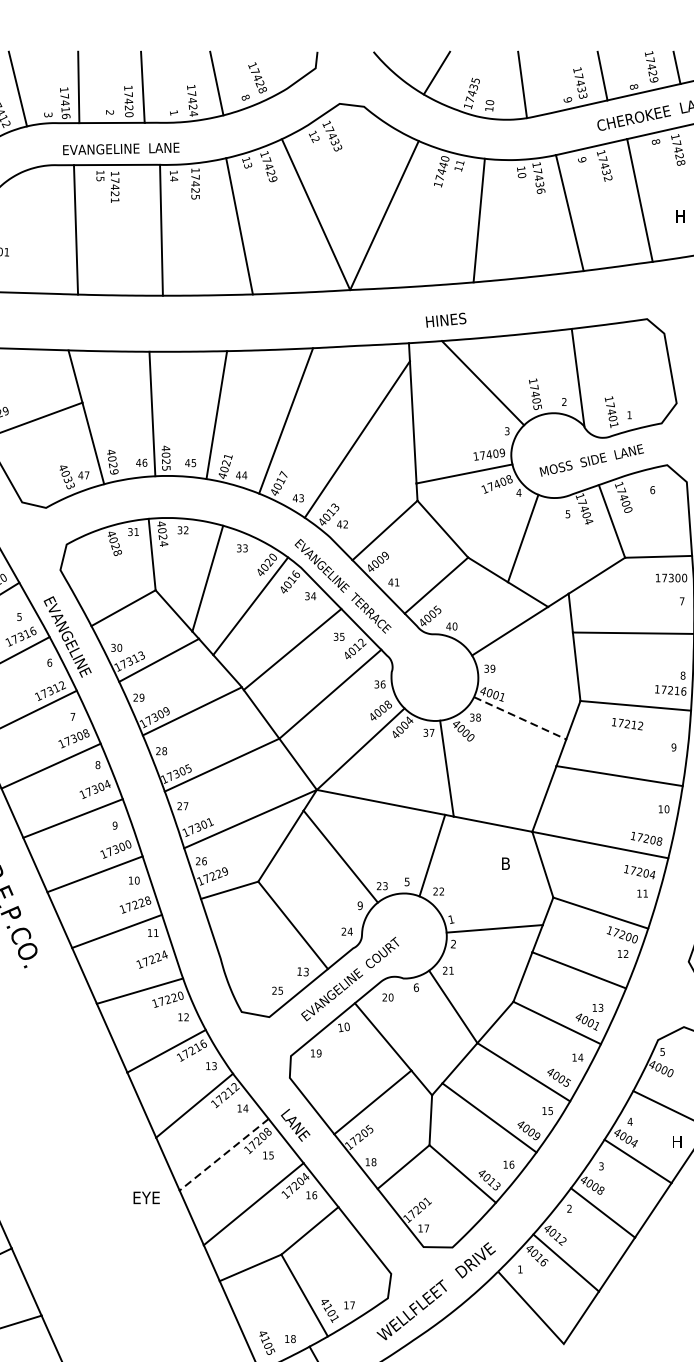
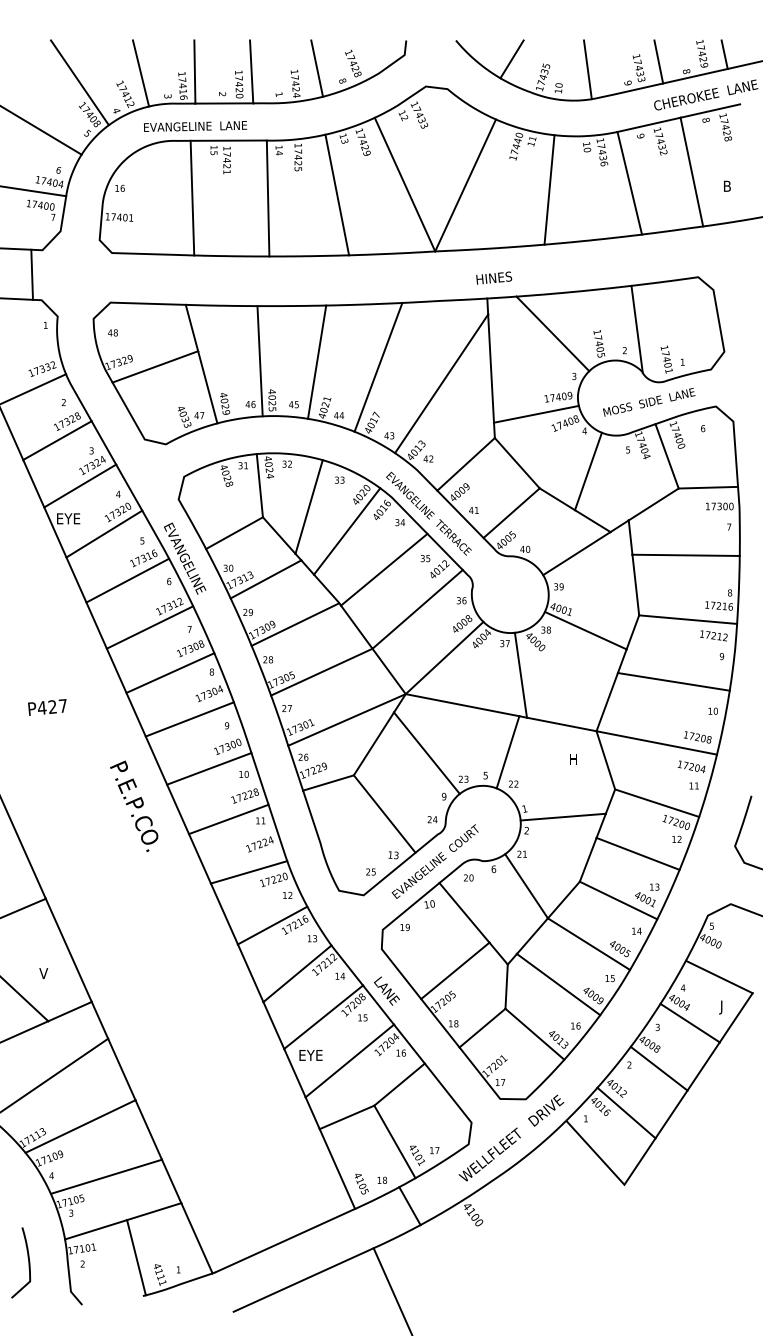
text: (121, 148) -> (195, 126), moved
text: (680, 215) -> (727, 185), H -> B
text: (446, 319) -> (494, 277), moved
line: (519, 718) -> (585, 630), dashed -> solid
text: (627, 723) -> (713, 635), moved
text: (505, 863) -> (572, 759), B -> H
text: (675, 1143) -> (723, 1007), H -> J
line: (224, 1155) -> (323, 1017), dashed -> solid
text: (146, 1197) -> (310, 1055), moved

